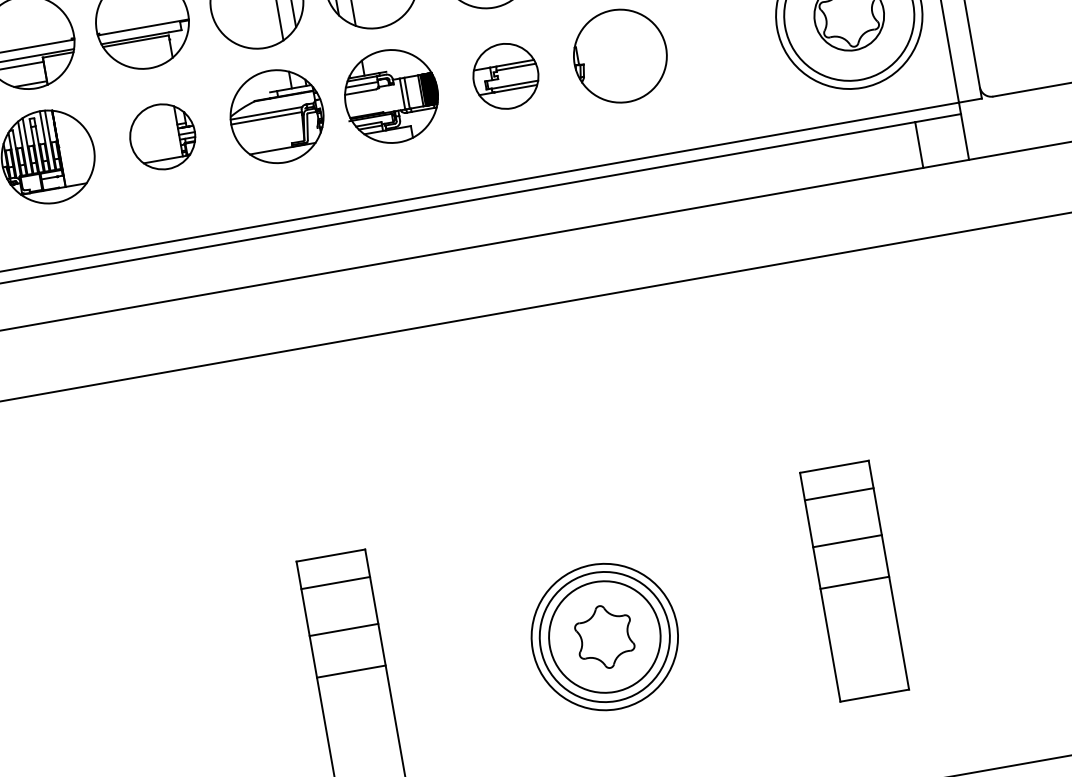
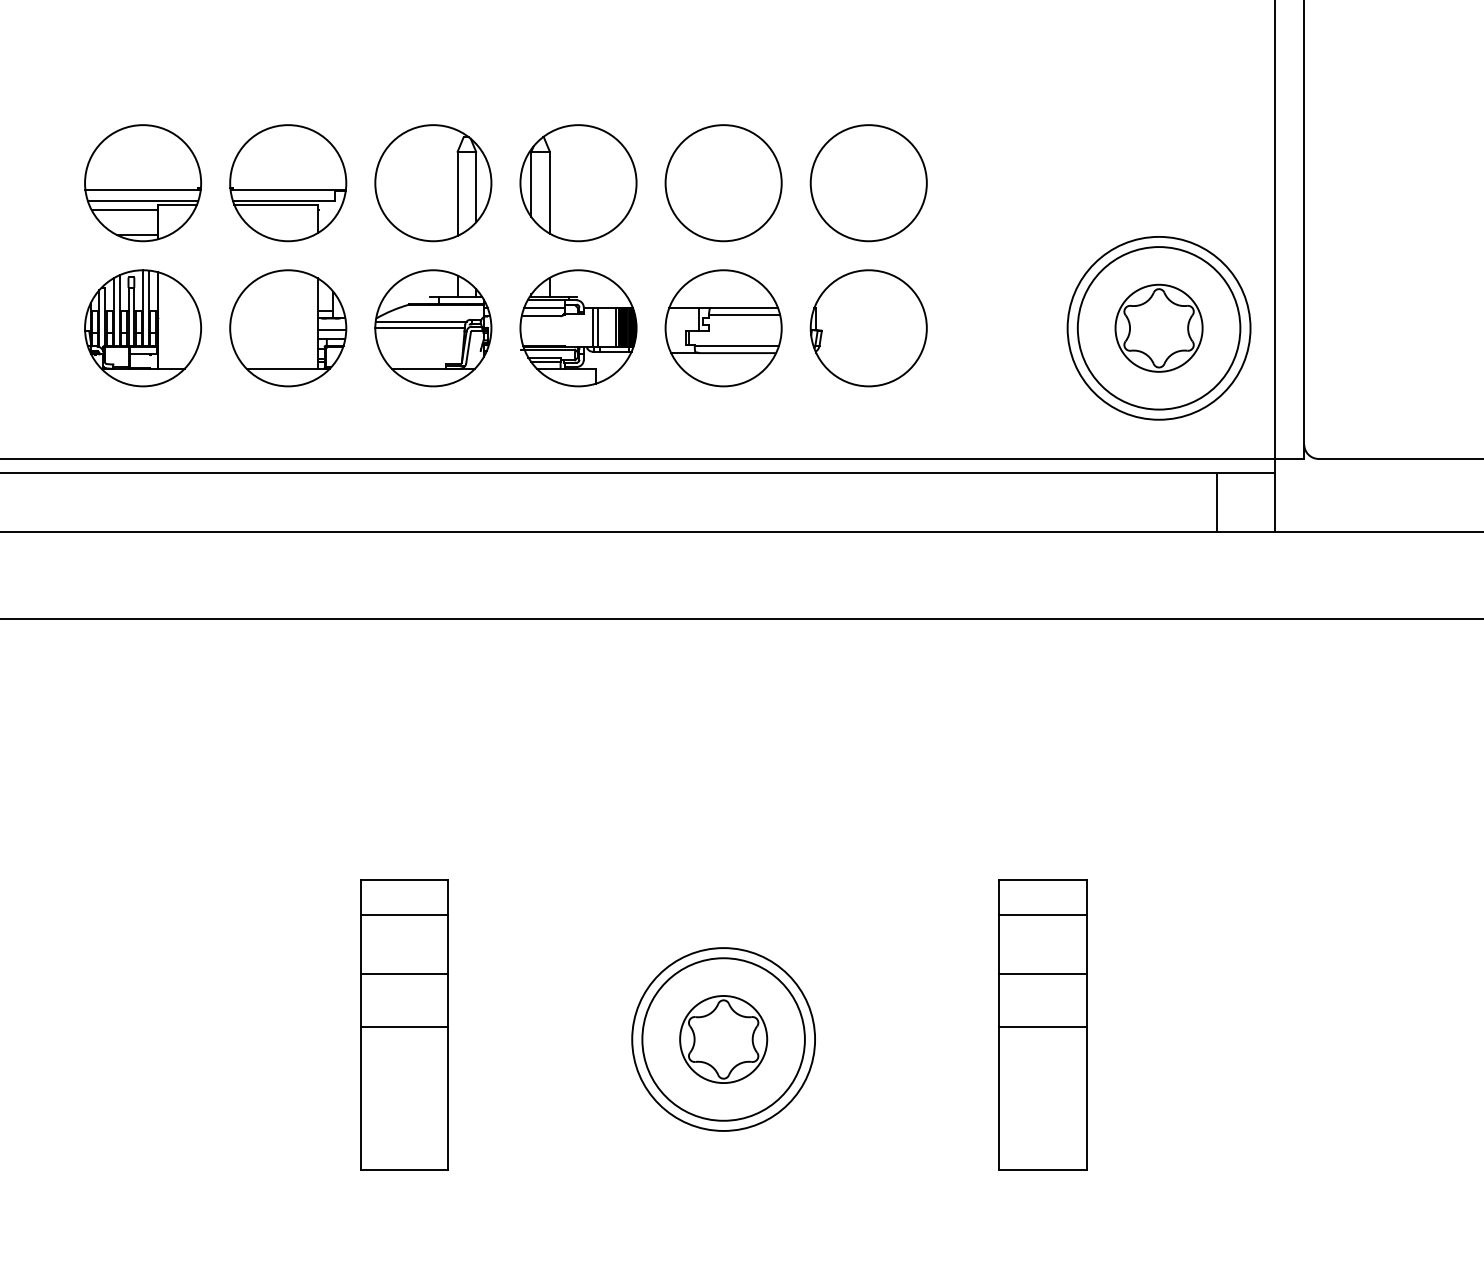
part: (505, 76) -> (723, 328), size x1.43
part: (162, 136) -> (288, 328), size x1.43
circle: (604, 637) -> (723, 1039), size x0.62

